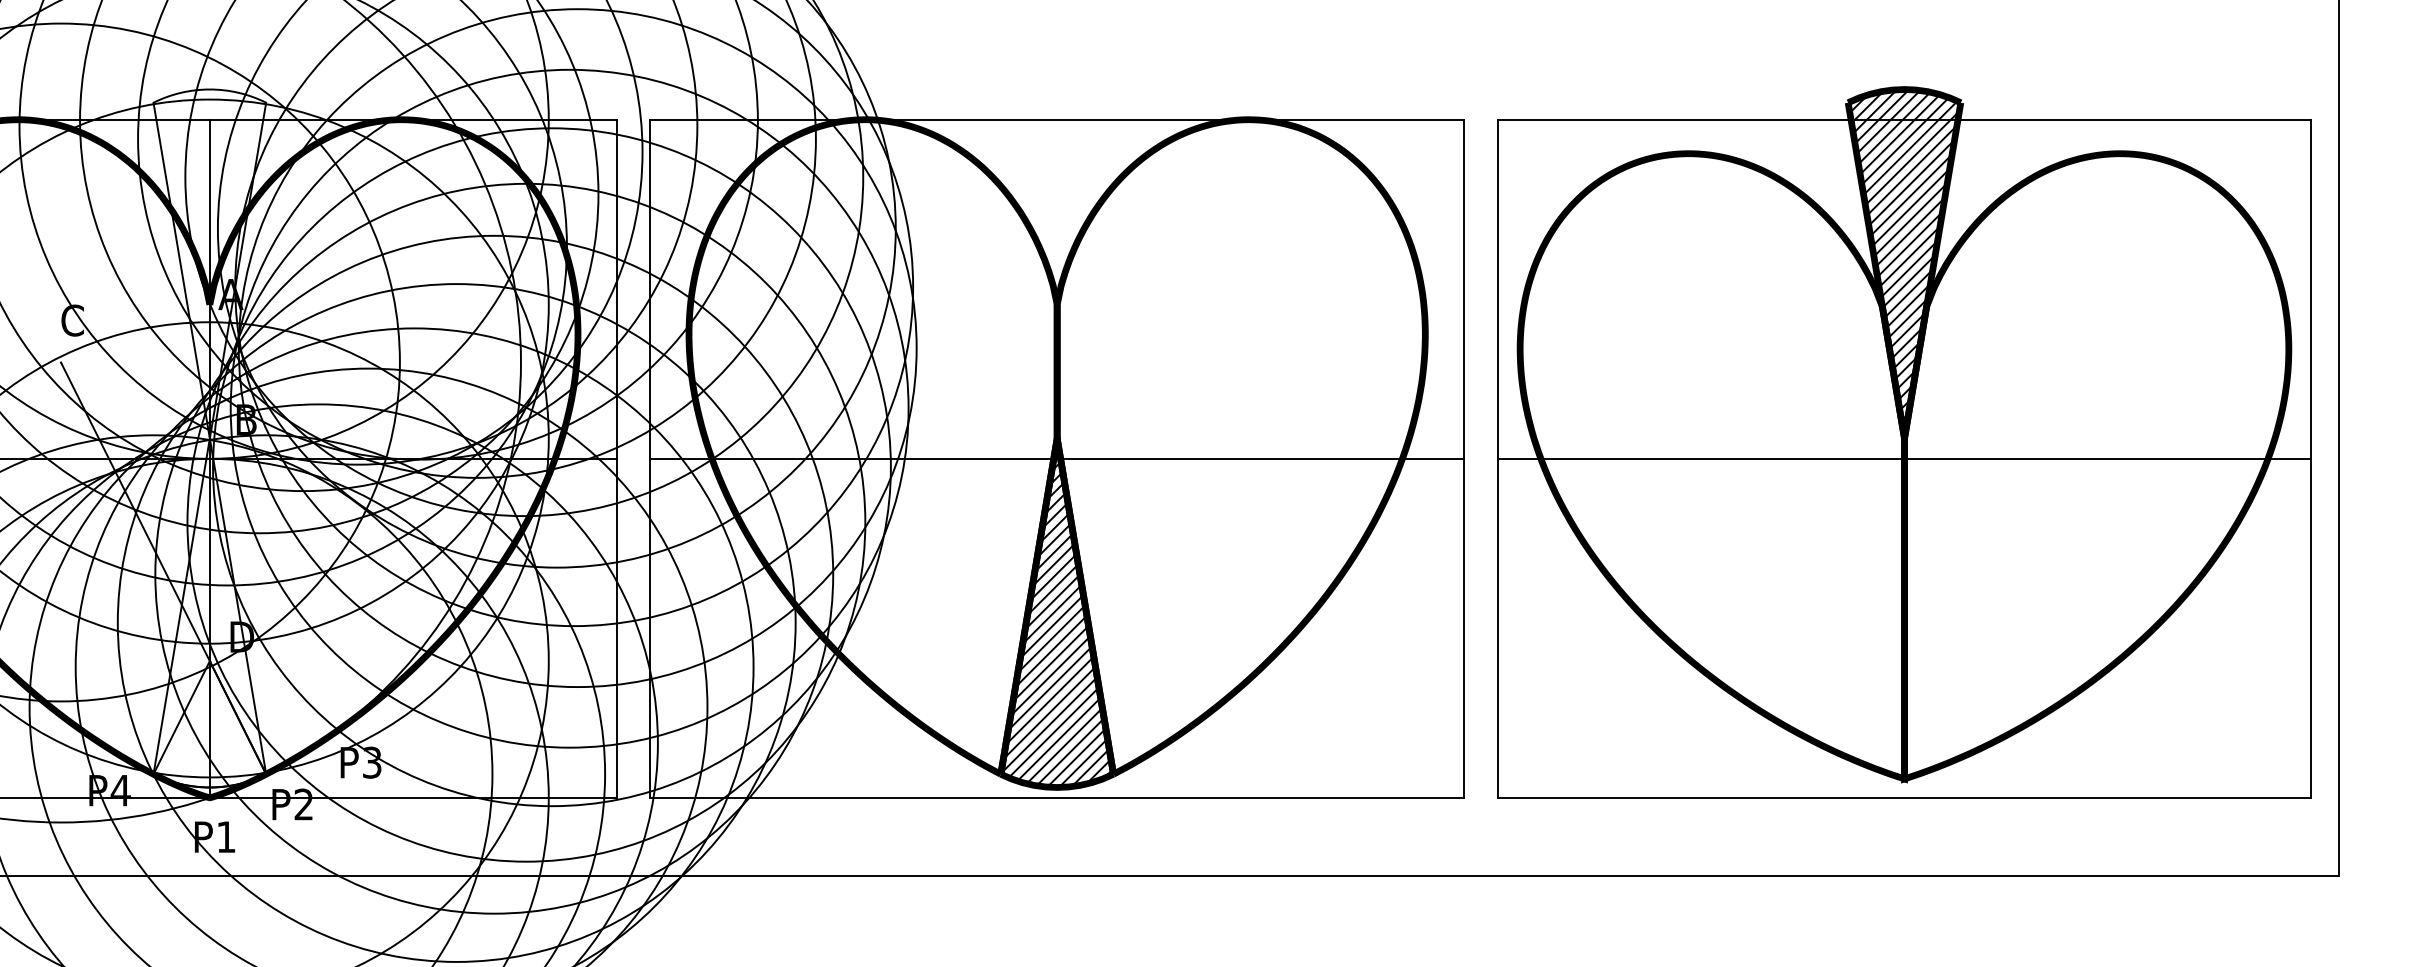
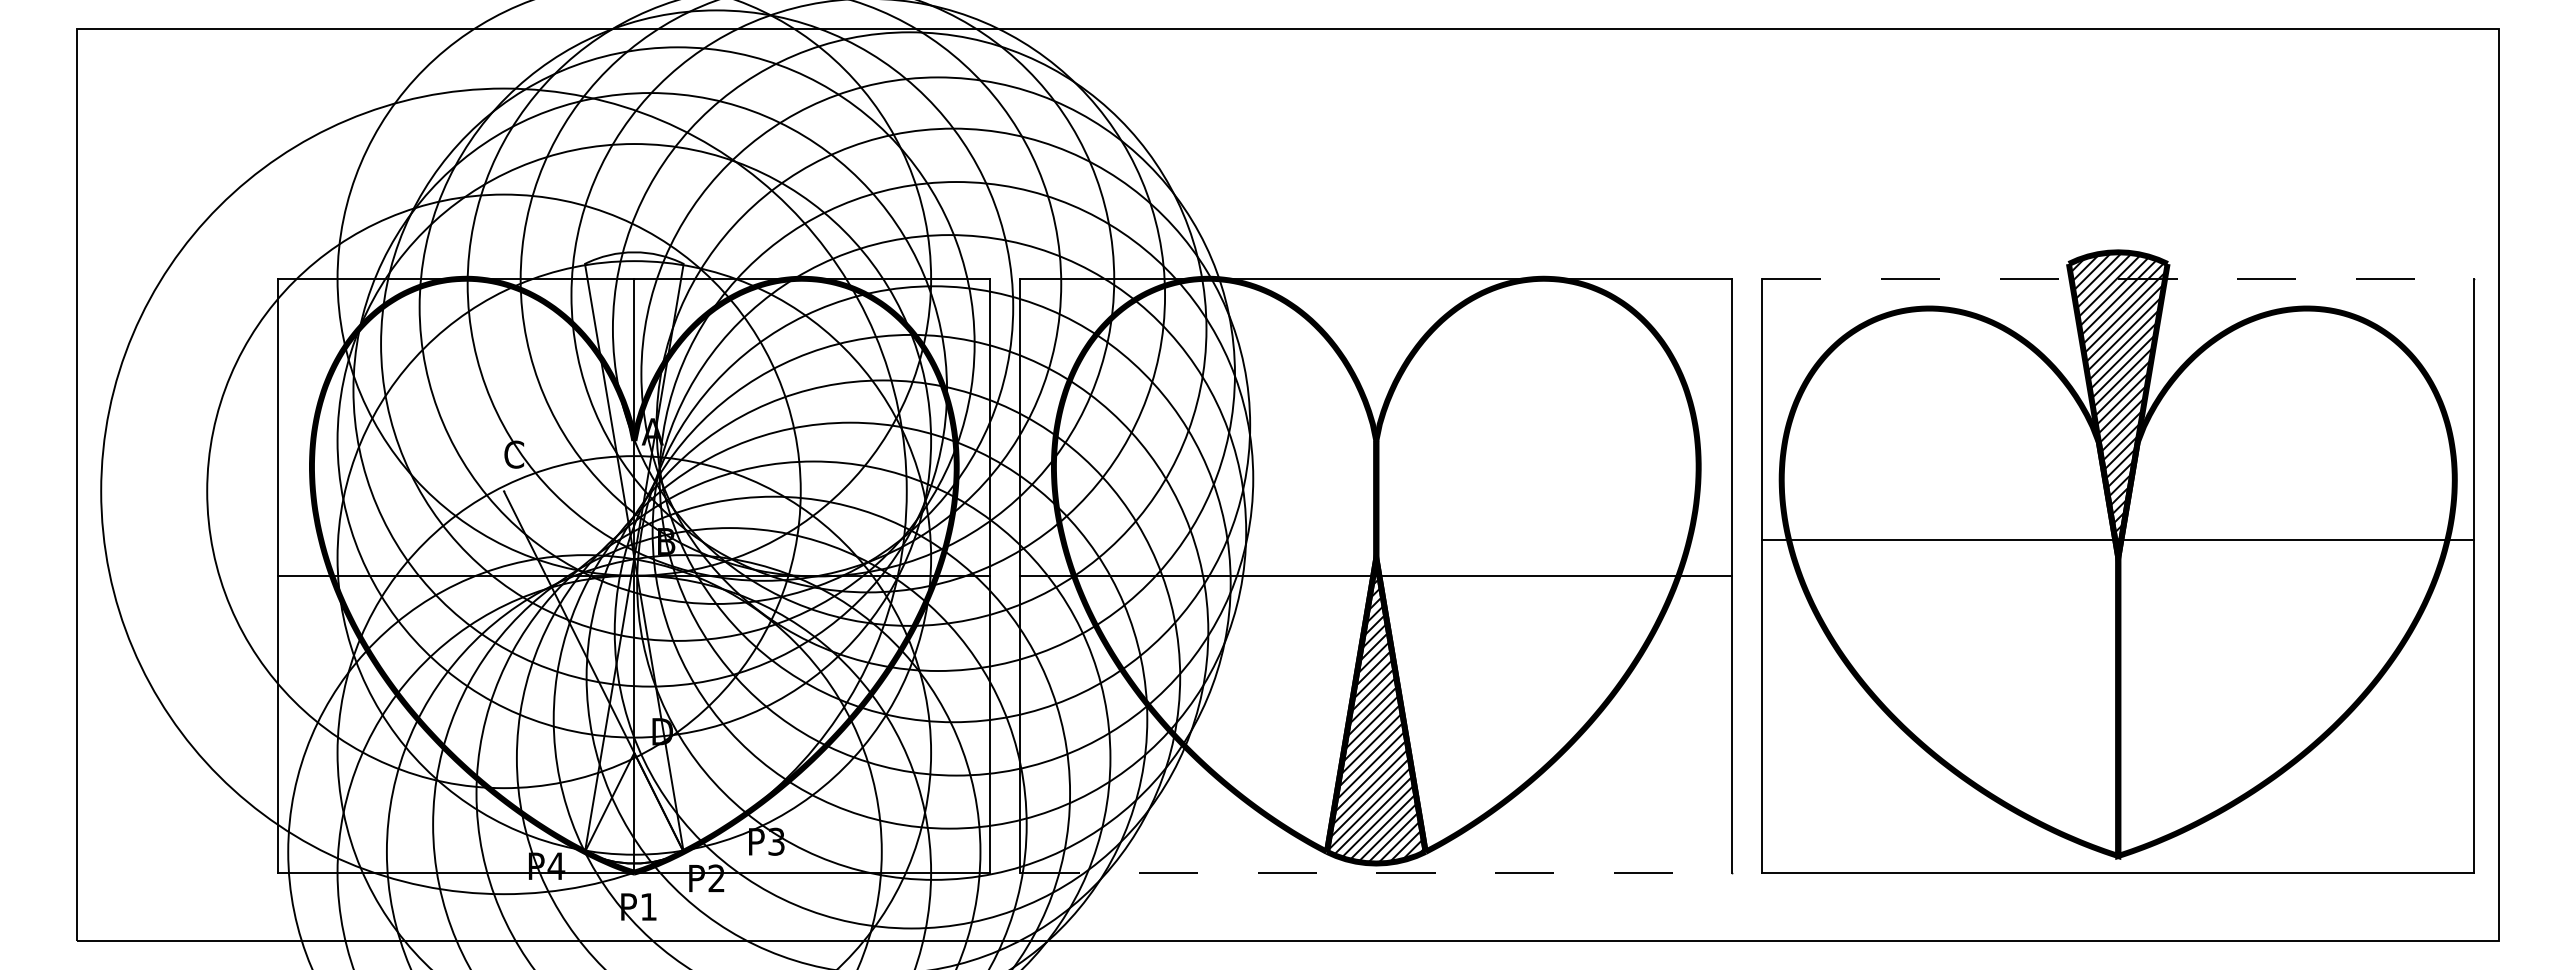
line: (1904, 119) -> (2118, 278), solid -> dashed
line: (1904, 458) -> (2118, 539), moved
line: (1057, 797) -> (1376, 872), solid -> dashed

